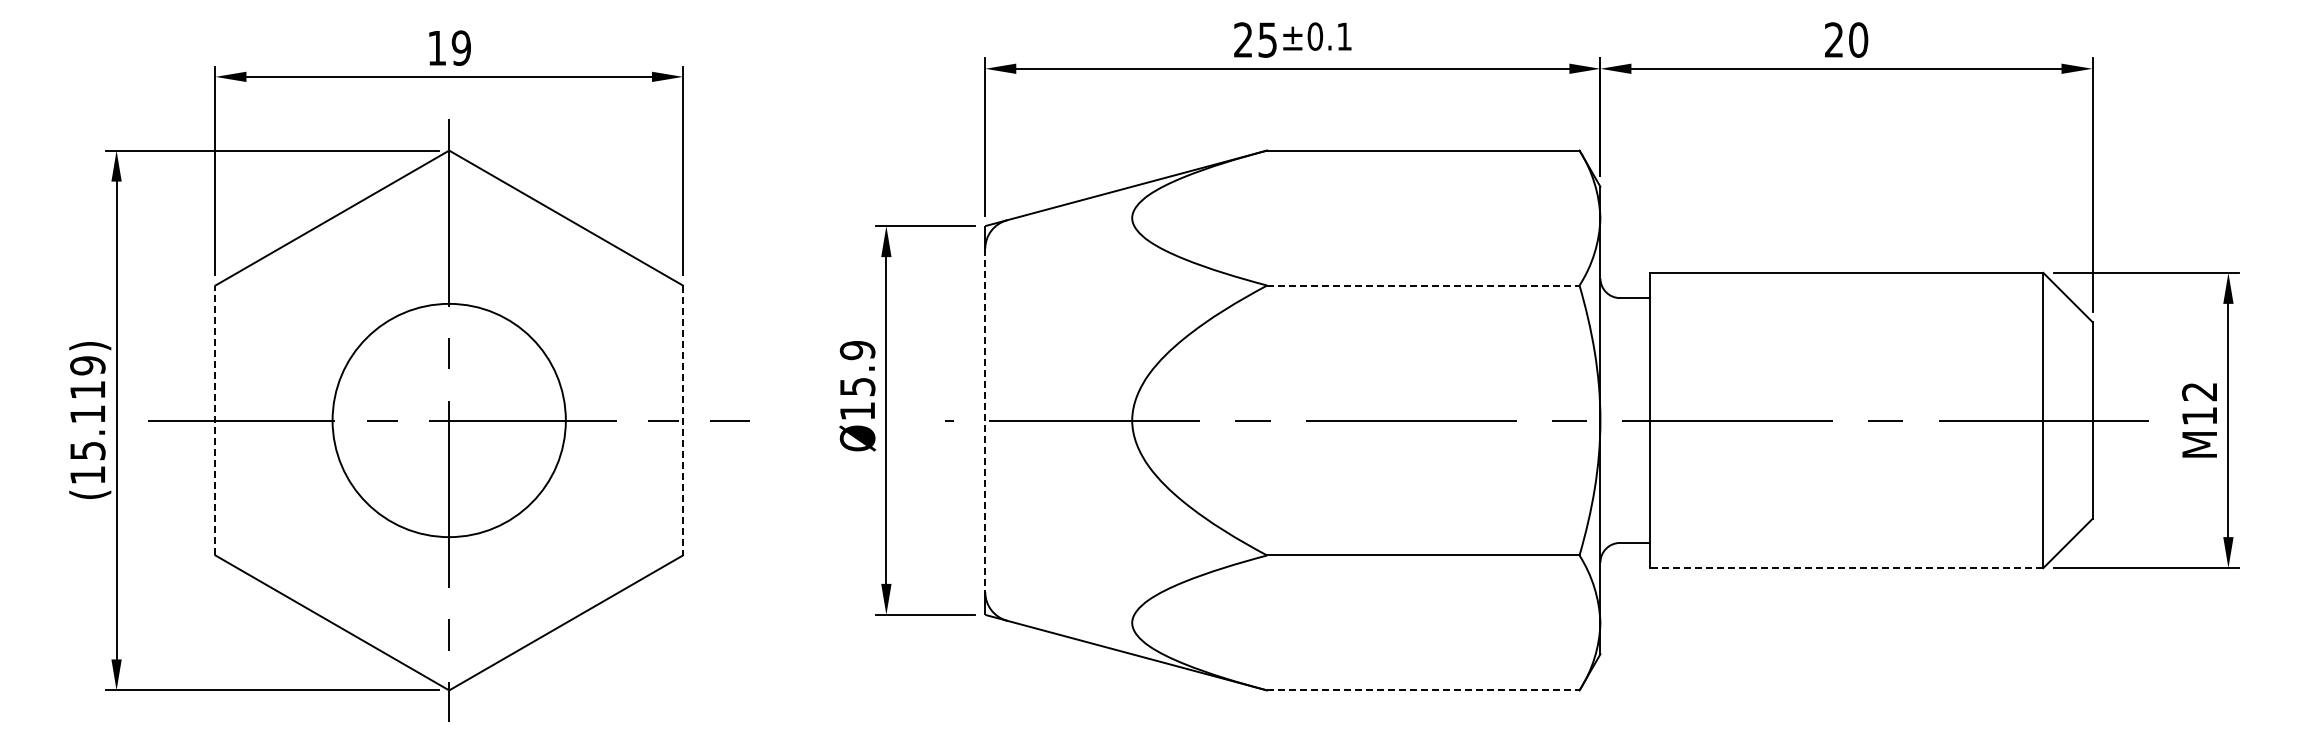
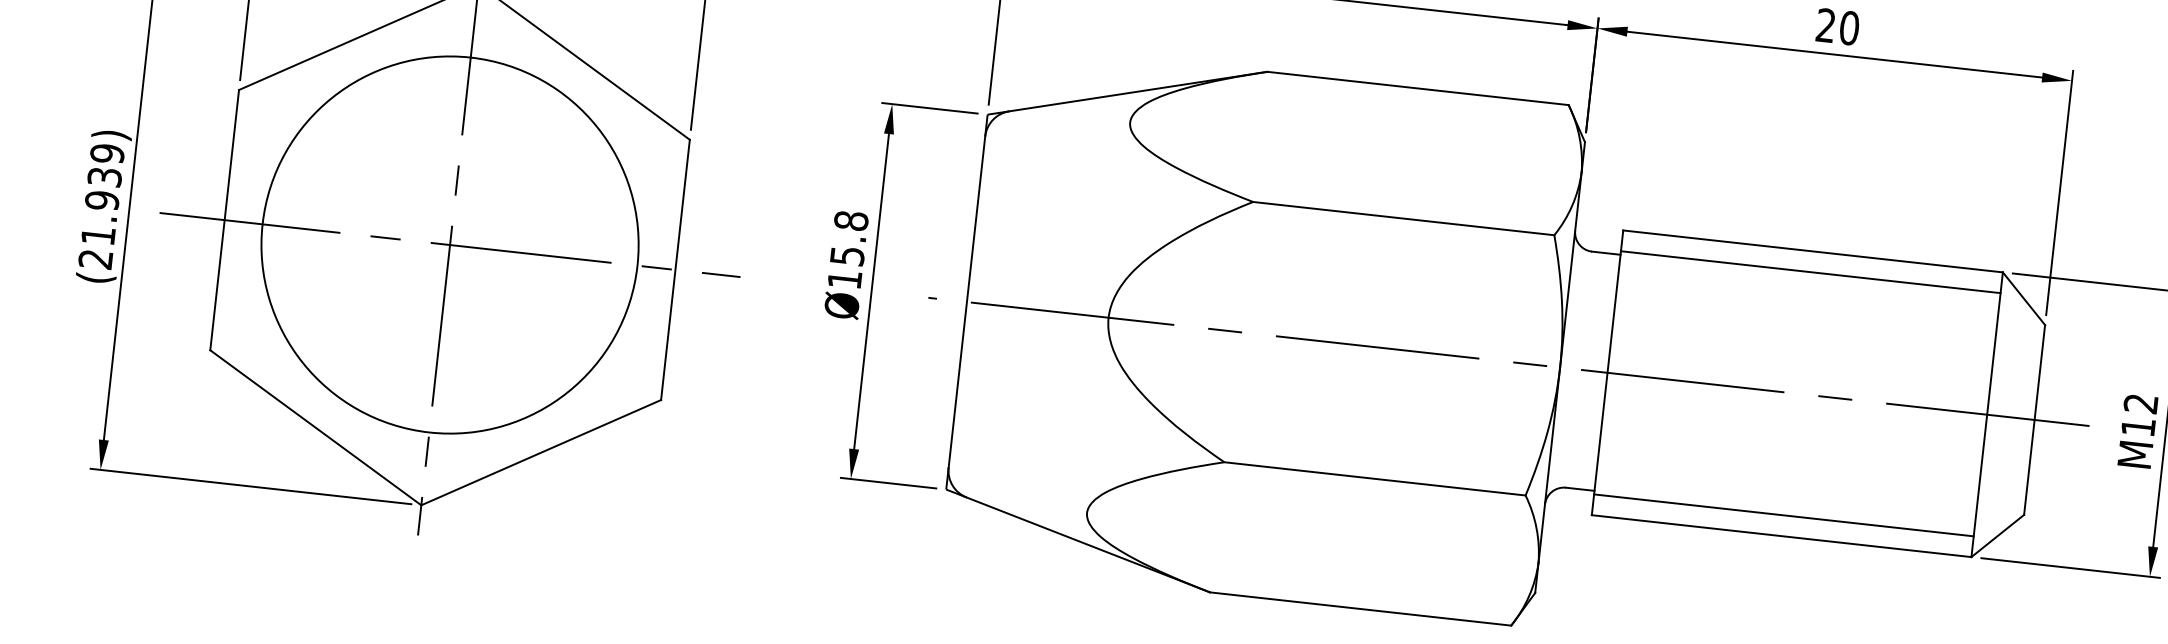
line: (1423, 285) -> (1403, 218), dashed -> solid
line: (1846, 294) -> (1810, 272), added
text: (857, 350) -> (851, 220), Ø15.9 -> Ø15.8
line: (215, 420) -> (224, 220), dashed -> solid
circle: (448, 420) -> (449, 244), size x1.67
line: (682, 420) -> (674, 269), dashed -> solid
line: (985, 420) -> (967, 302), dashed -> solid
text: (87, 432) -> (99, 218), (15.119) -> (21.939)
line: (1846, 546) -> (1783, 515), added
line: (1846, 568) -> (1781, 536), dashed -> solid
line: (1423, 690) -> (1360, 609), dashed -> solid

